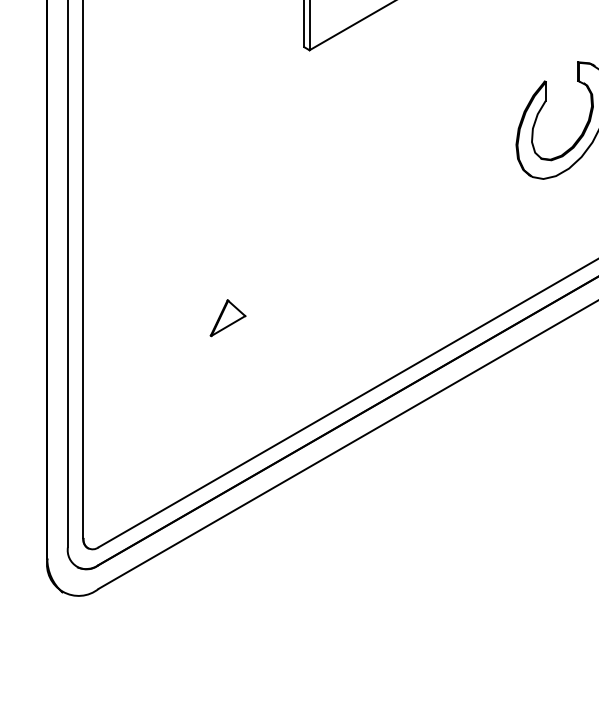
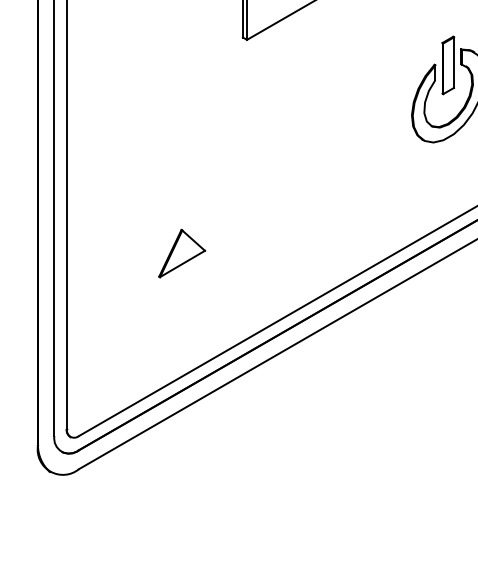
part: (561, 82) -> (447, 65), added
part: (227, 317) -> (181, 252), size x1.67

